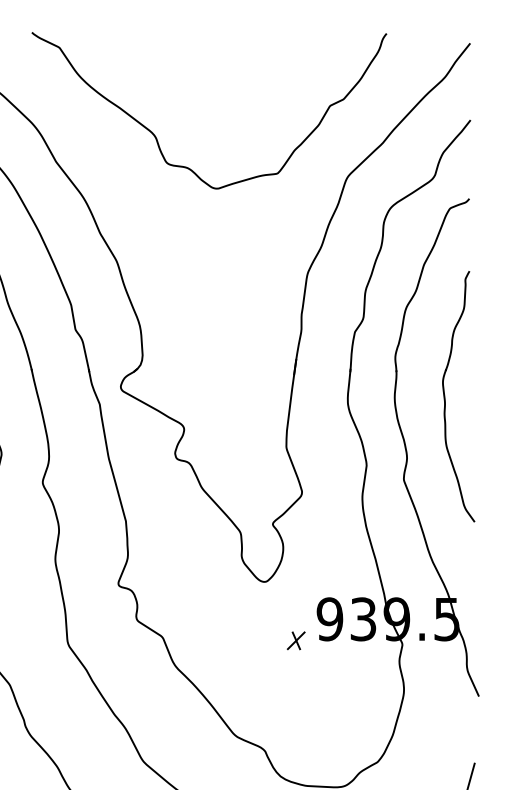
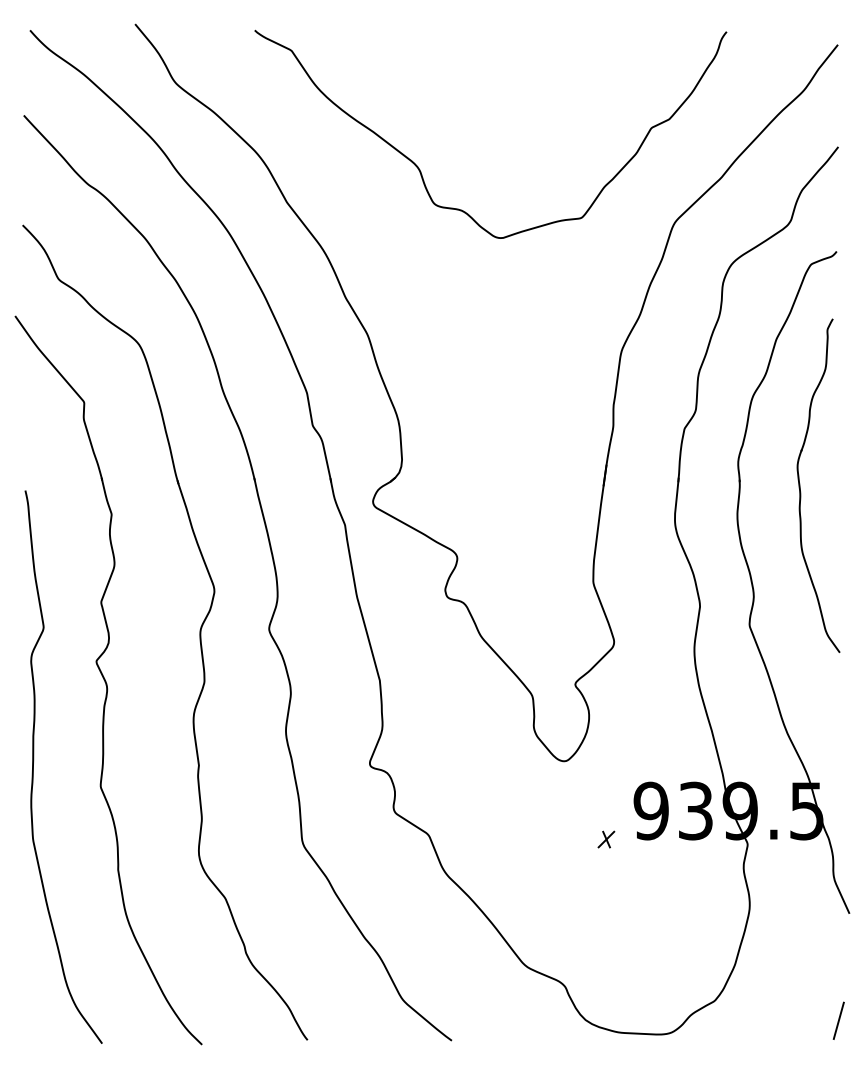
part: (445, 396) -> (800, 485), moved
part: (296, 640) -> (606, 839), size x0.7

